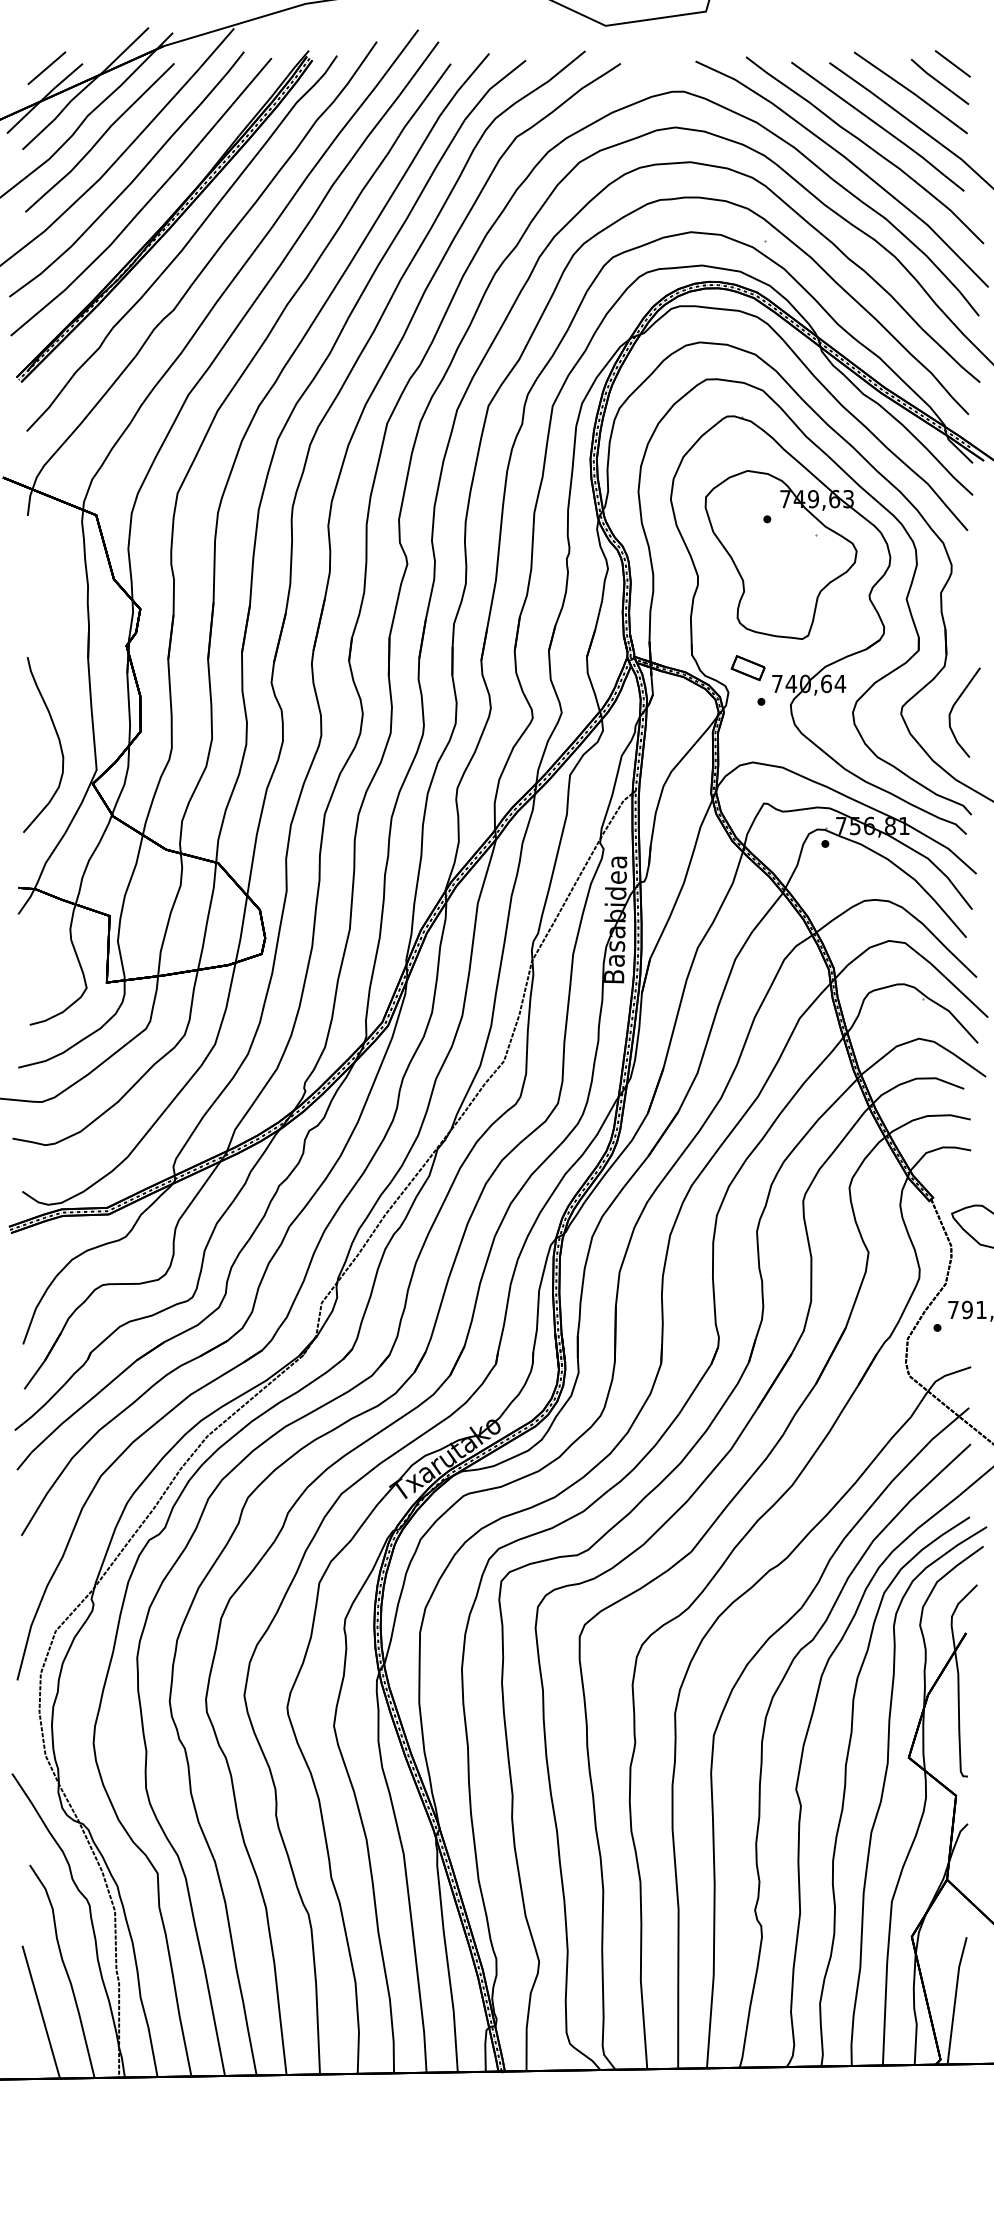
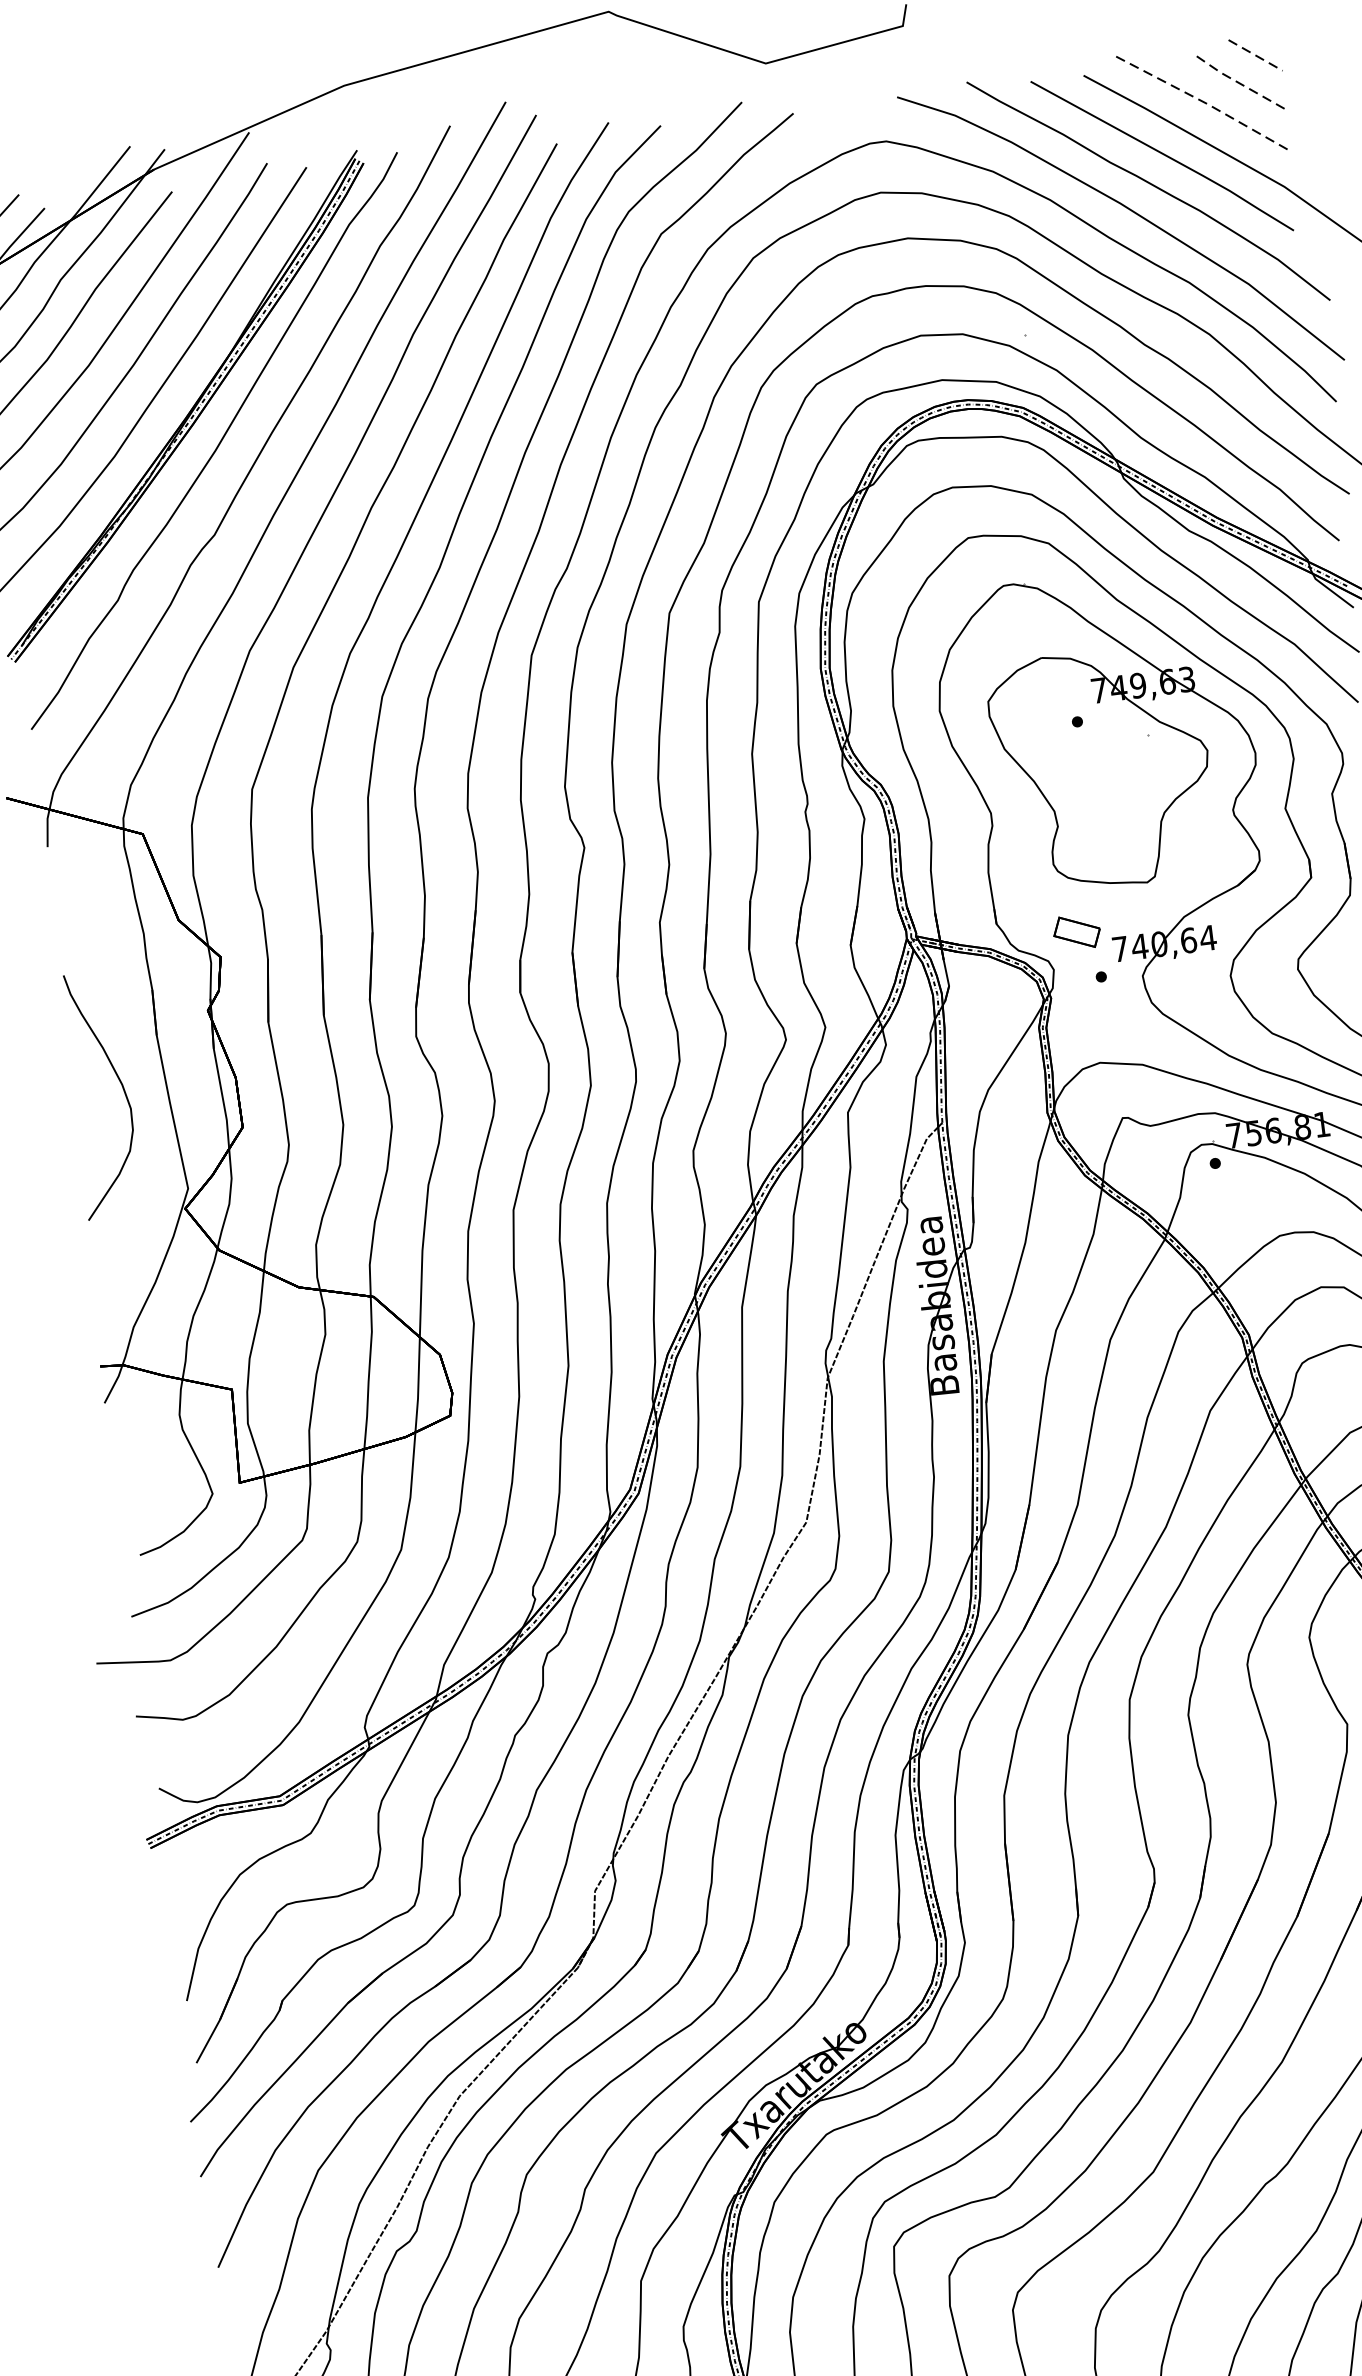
line: (953, 64) -> (1256, 56), solid -> dashed
line: (939, 82) -> (1240, 83), solid -> dashed
line: (912, 92) -> (1204, 102), solid -> dashed
curve: (58, 741) -> (121, 1087), moved

